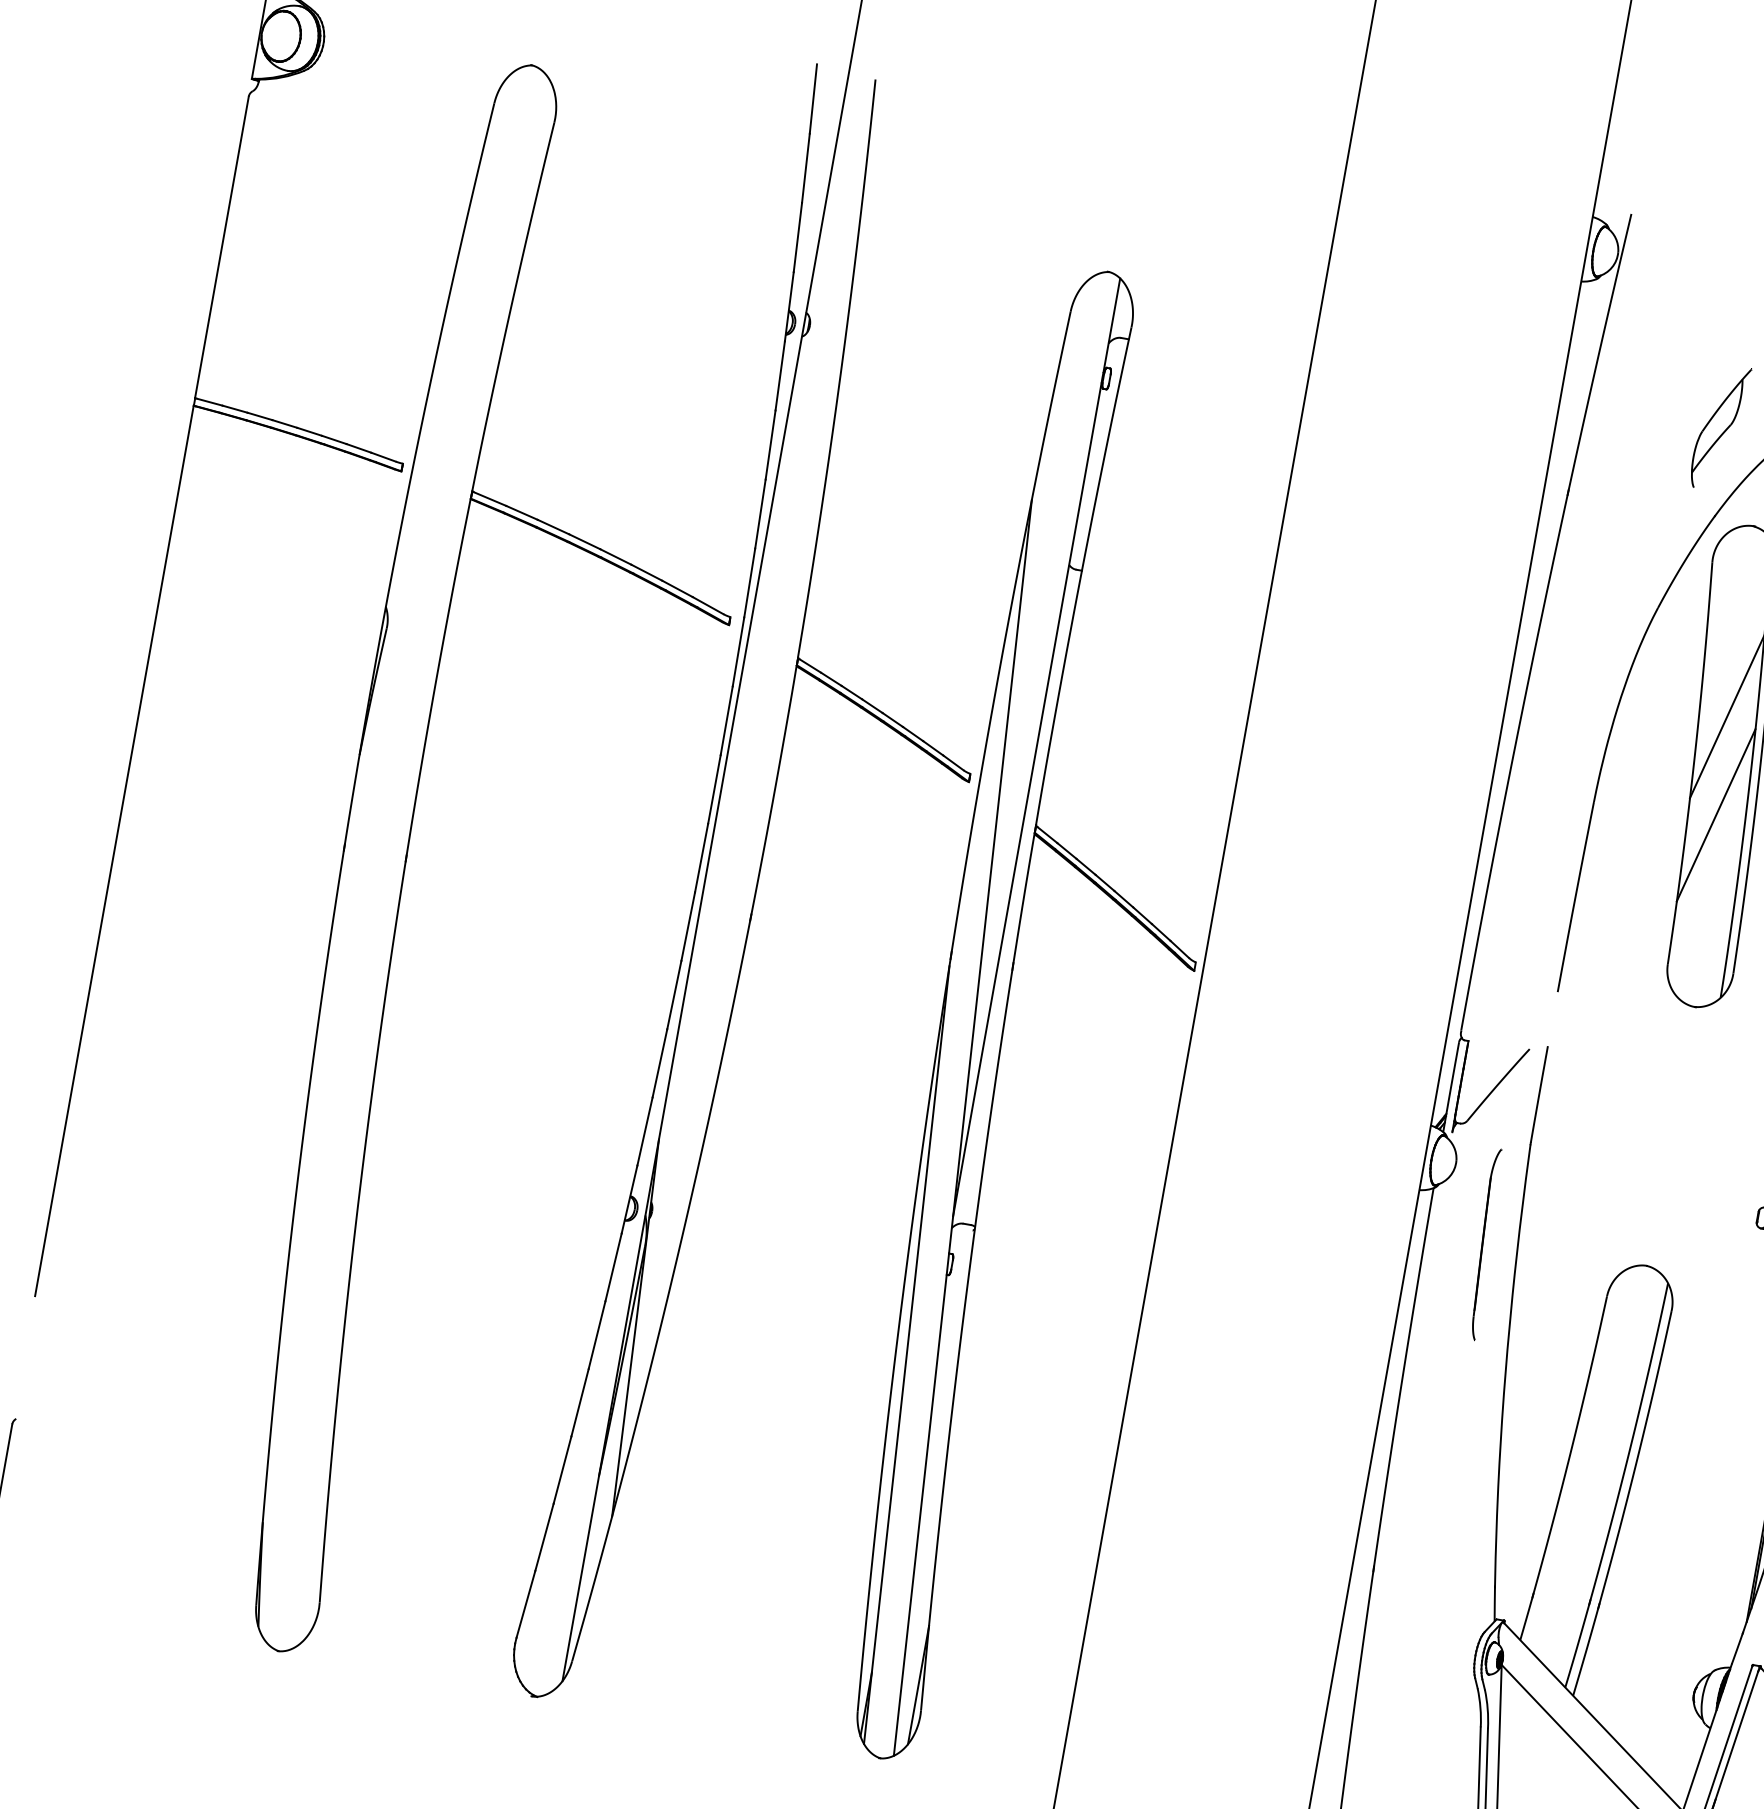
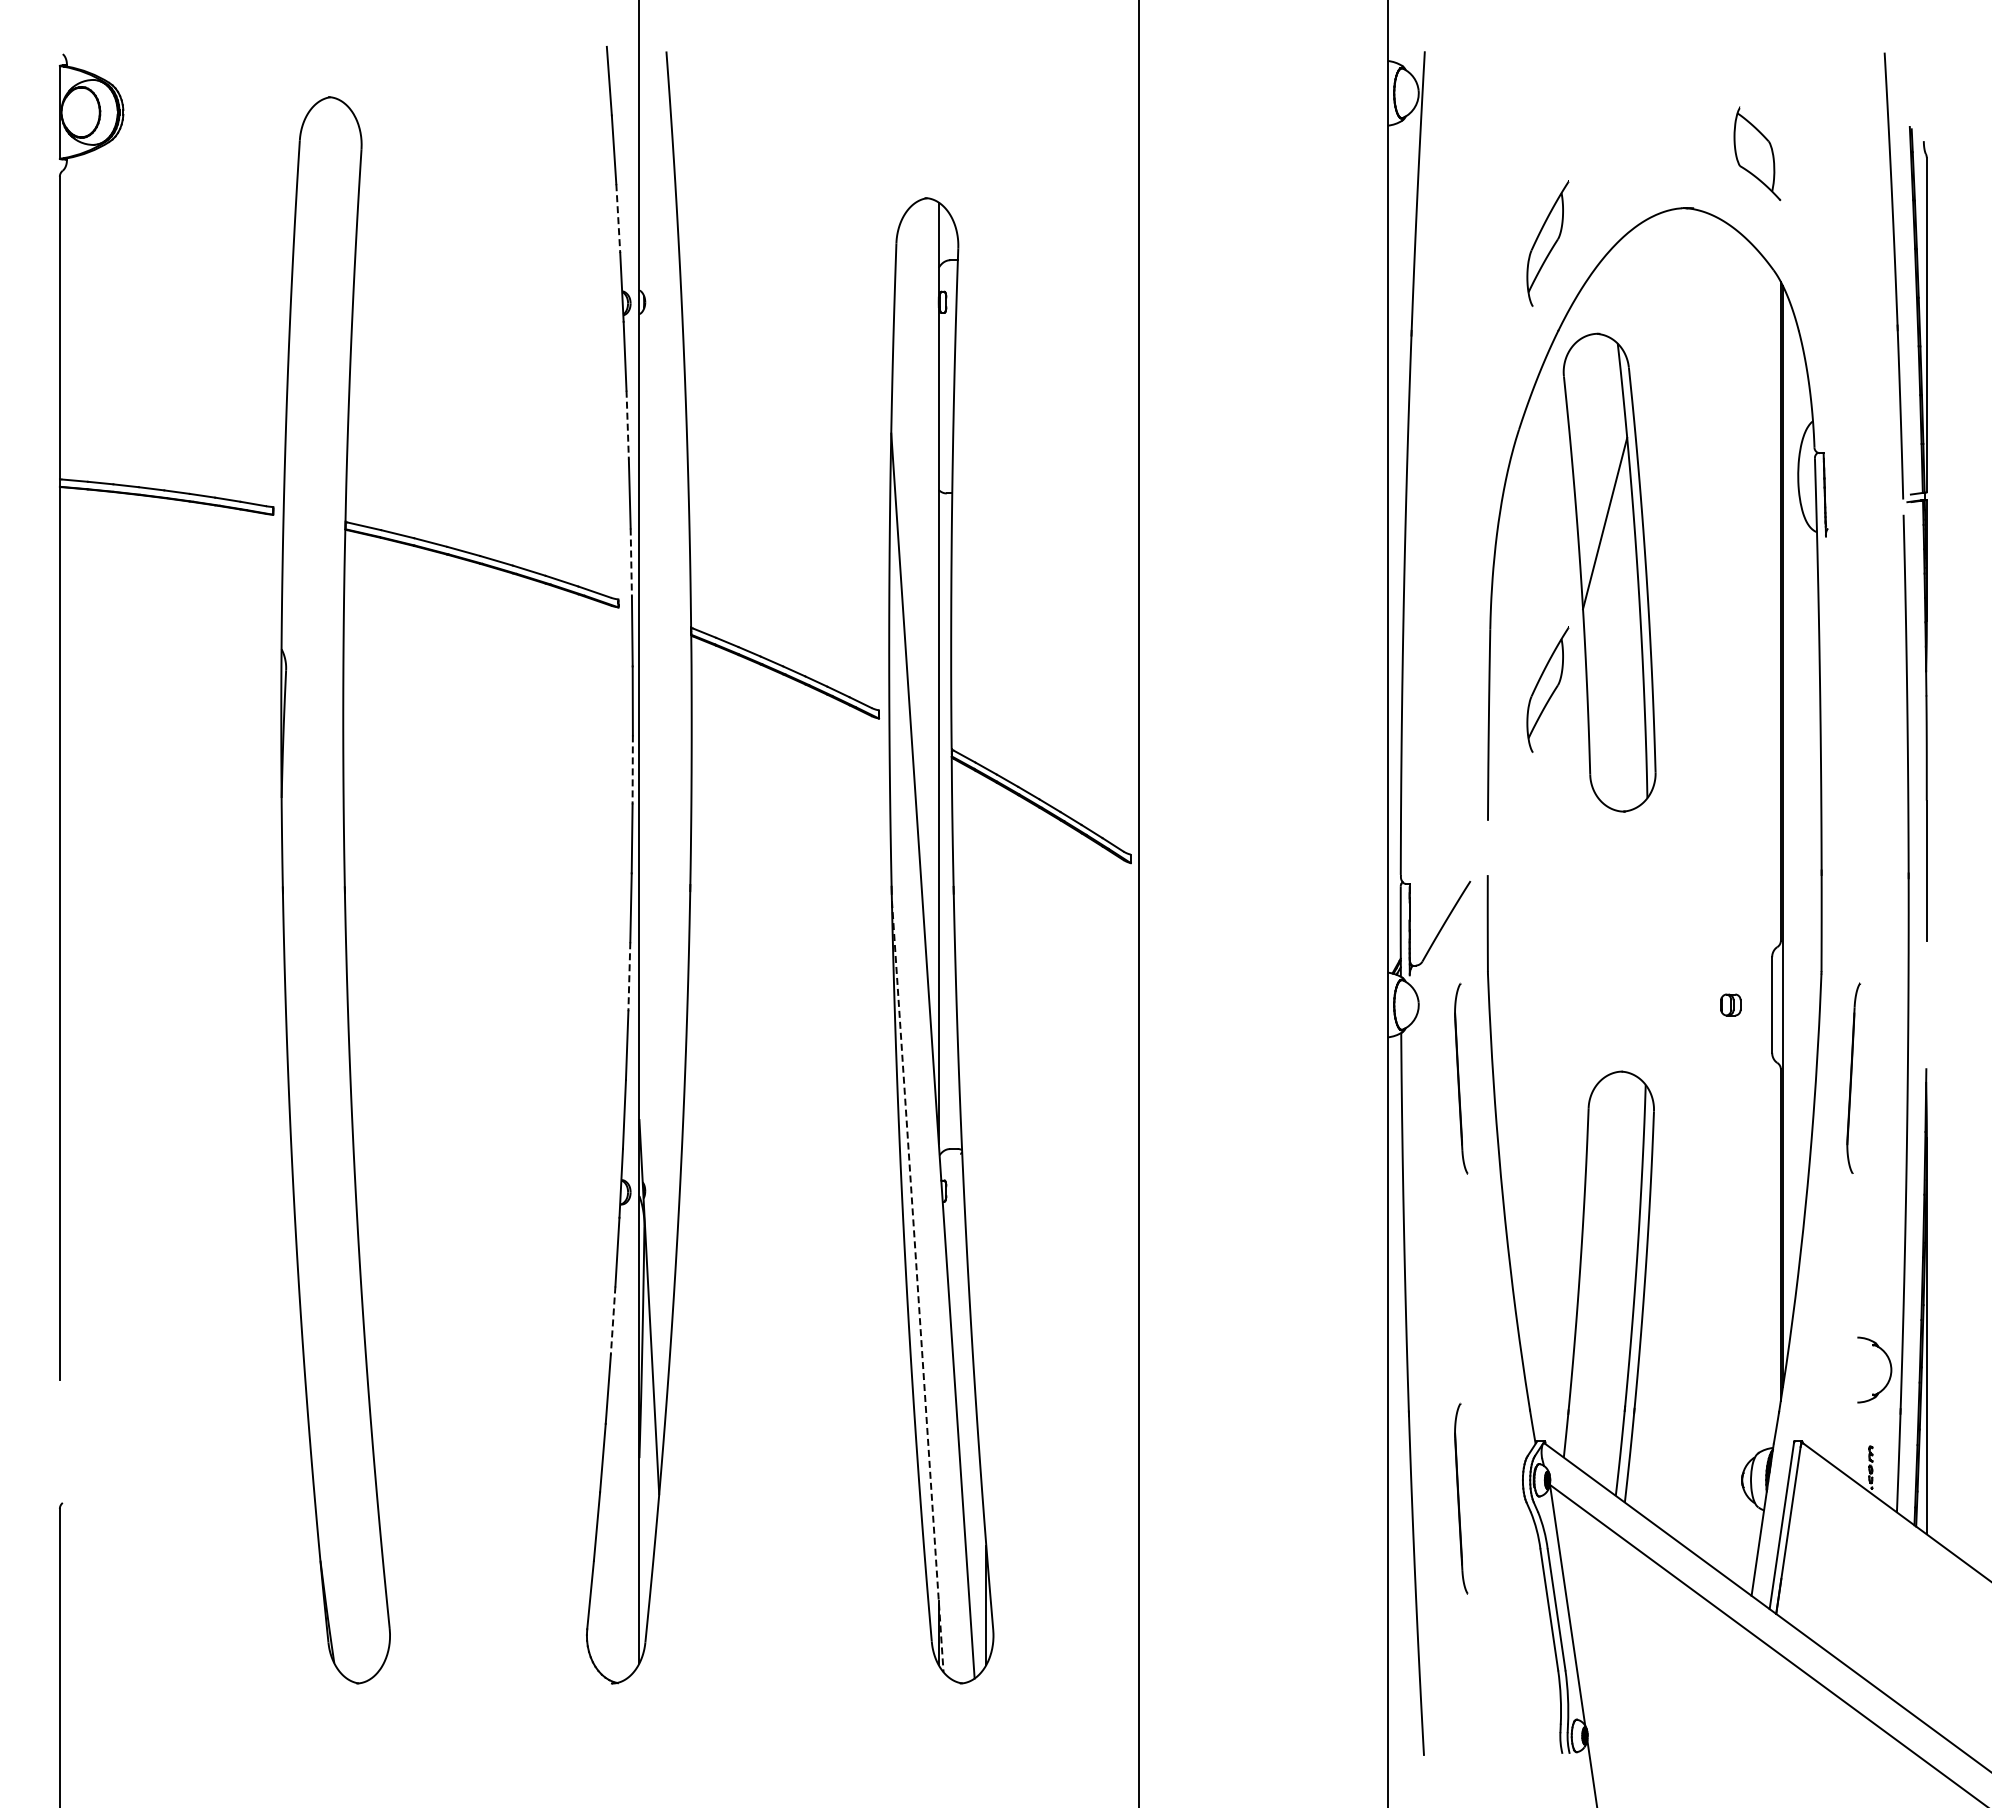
line: (797, 238) -> (618, 219), solid -> dashed
line: (770, 445) -> (627, 425), solid -> dashed
line: (749, 583) -> (631, 563), solid -> dashed
line: (714, 790) -> (632, 770), solid -> dashed
line: (1716, 815) -> (1611, 621), removed
part: (1640, 871) -> (1547, 689), added
line: (674, 995) -> (629, 977), solid -> dashed
line: (597, 1335) -> (613, 1321), solid -> dashed
line: (906, 1355) -> (917, 1287), solid -> dashed
part: (1411, 1662) -> (1461, 1498), added

